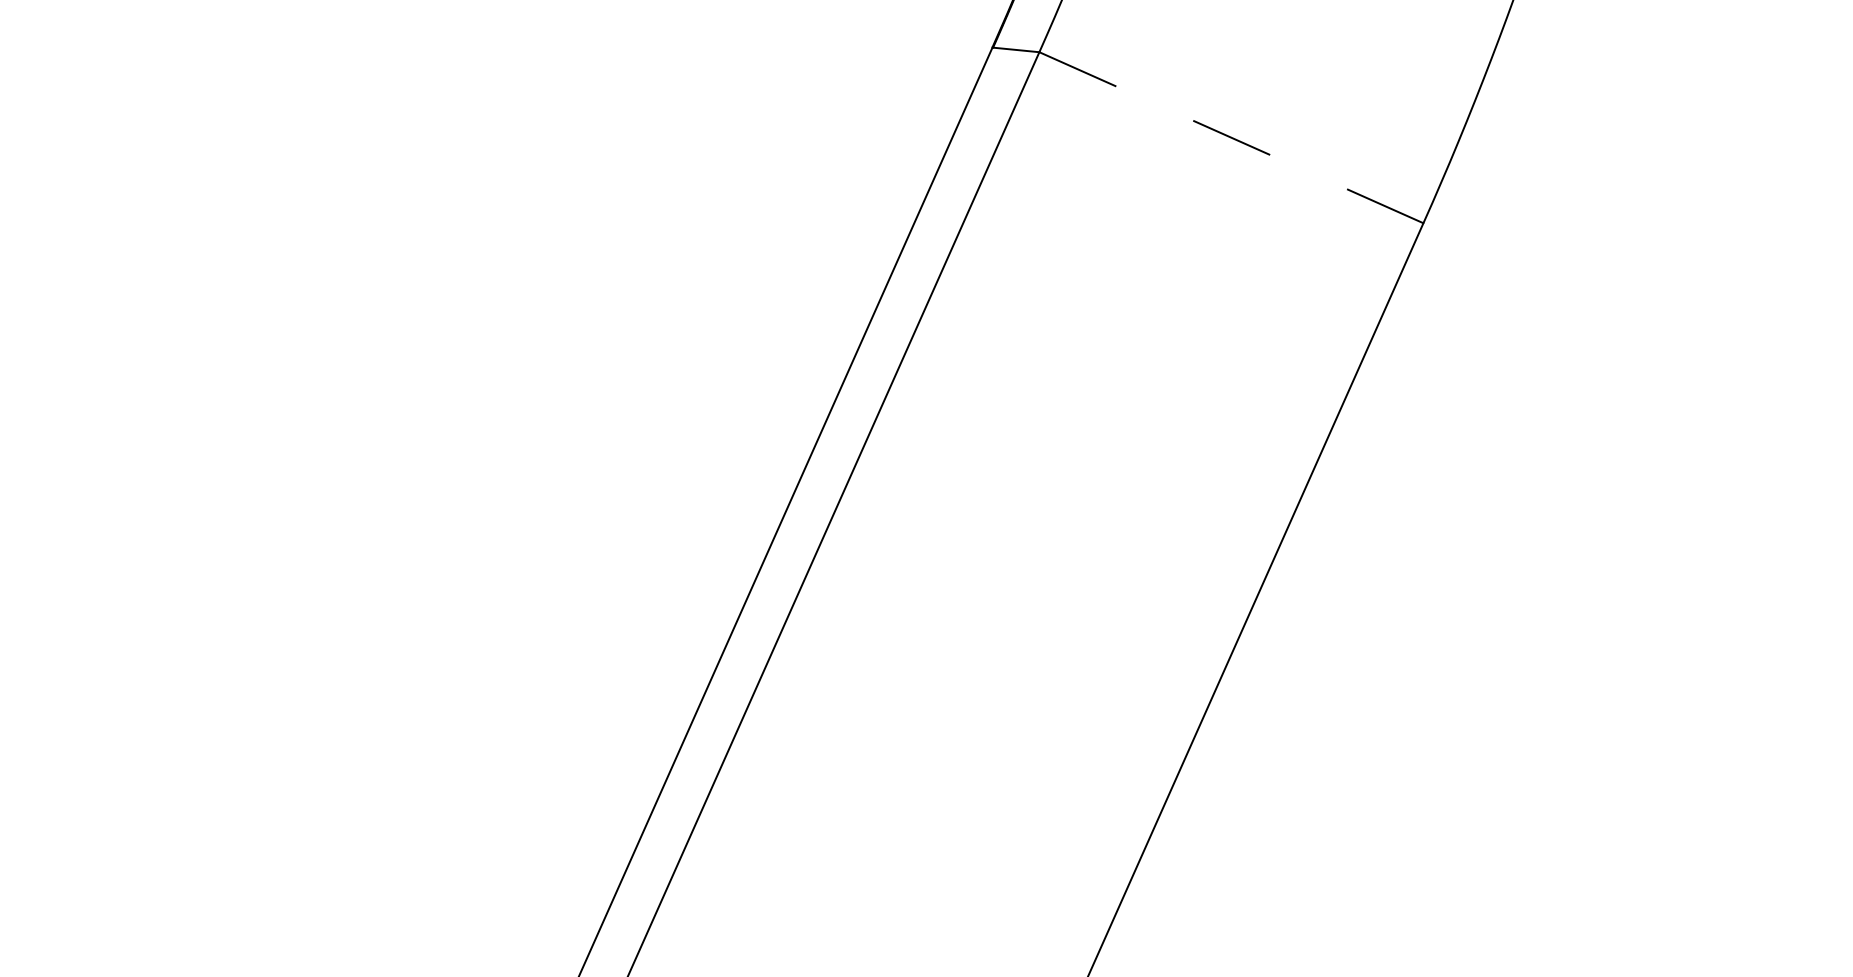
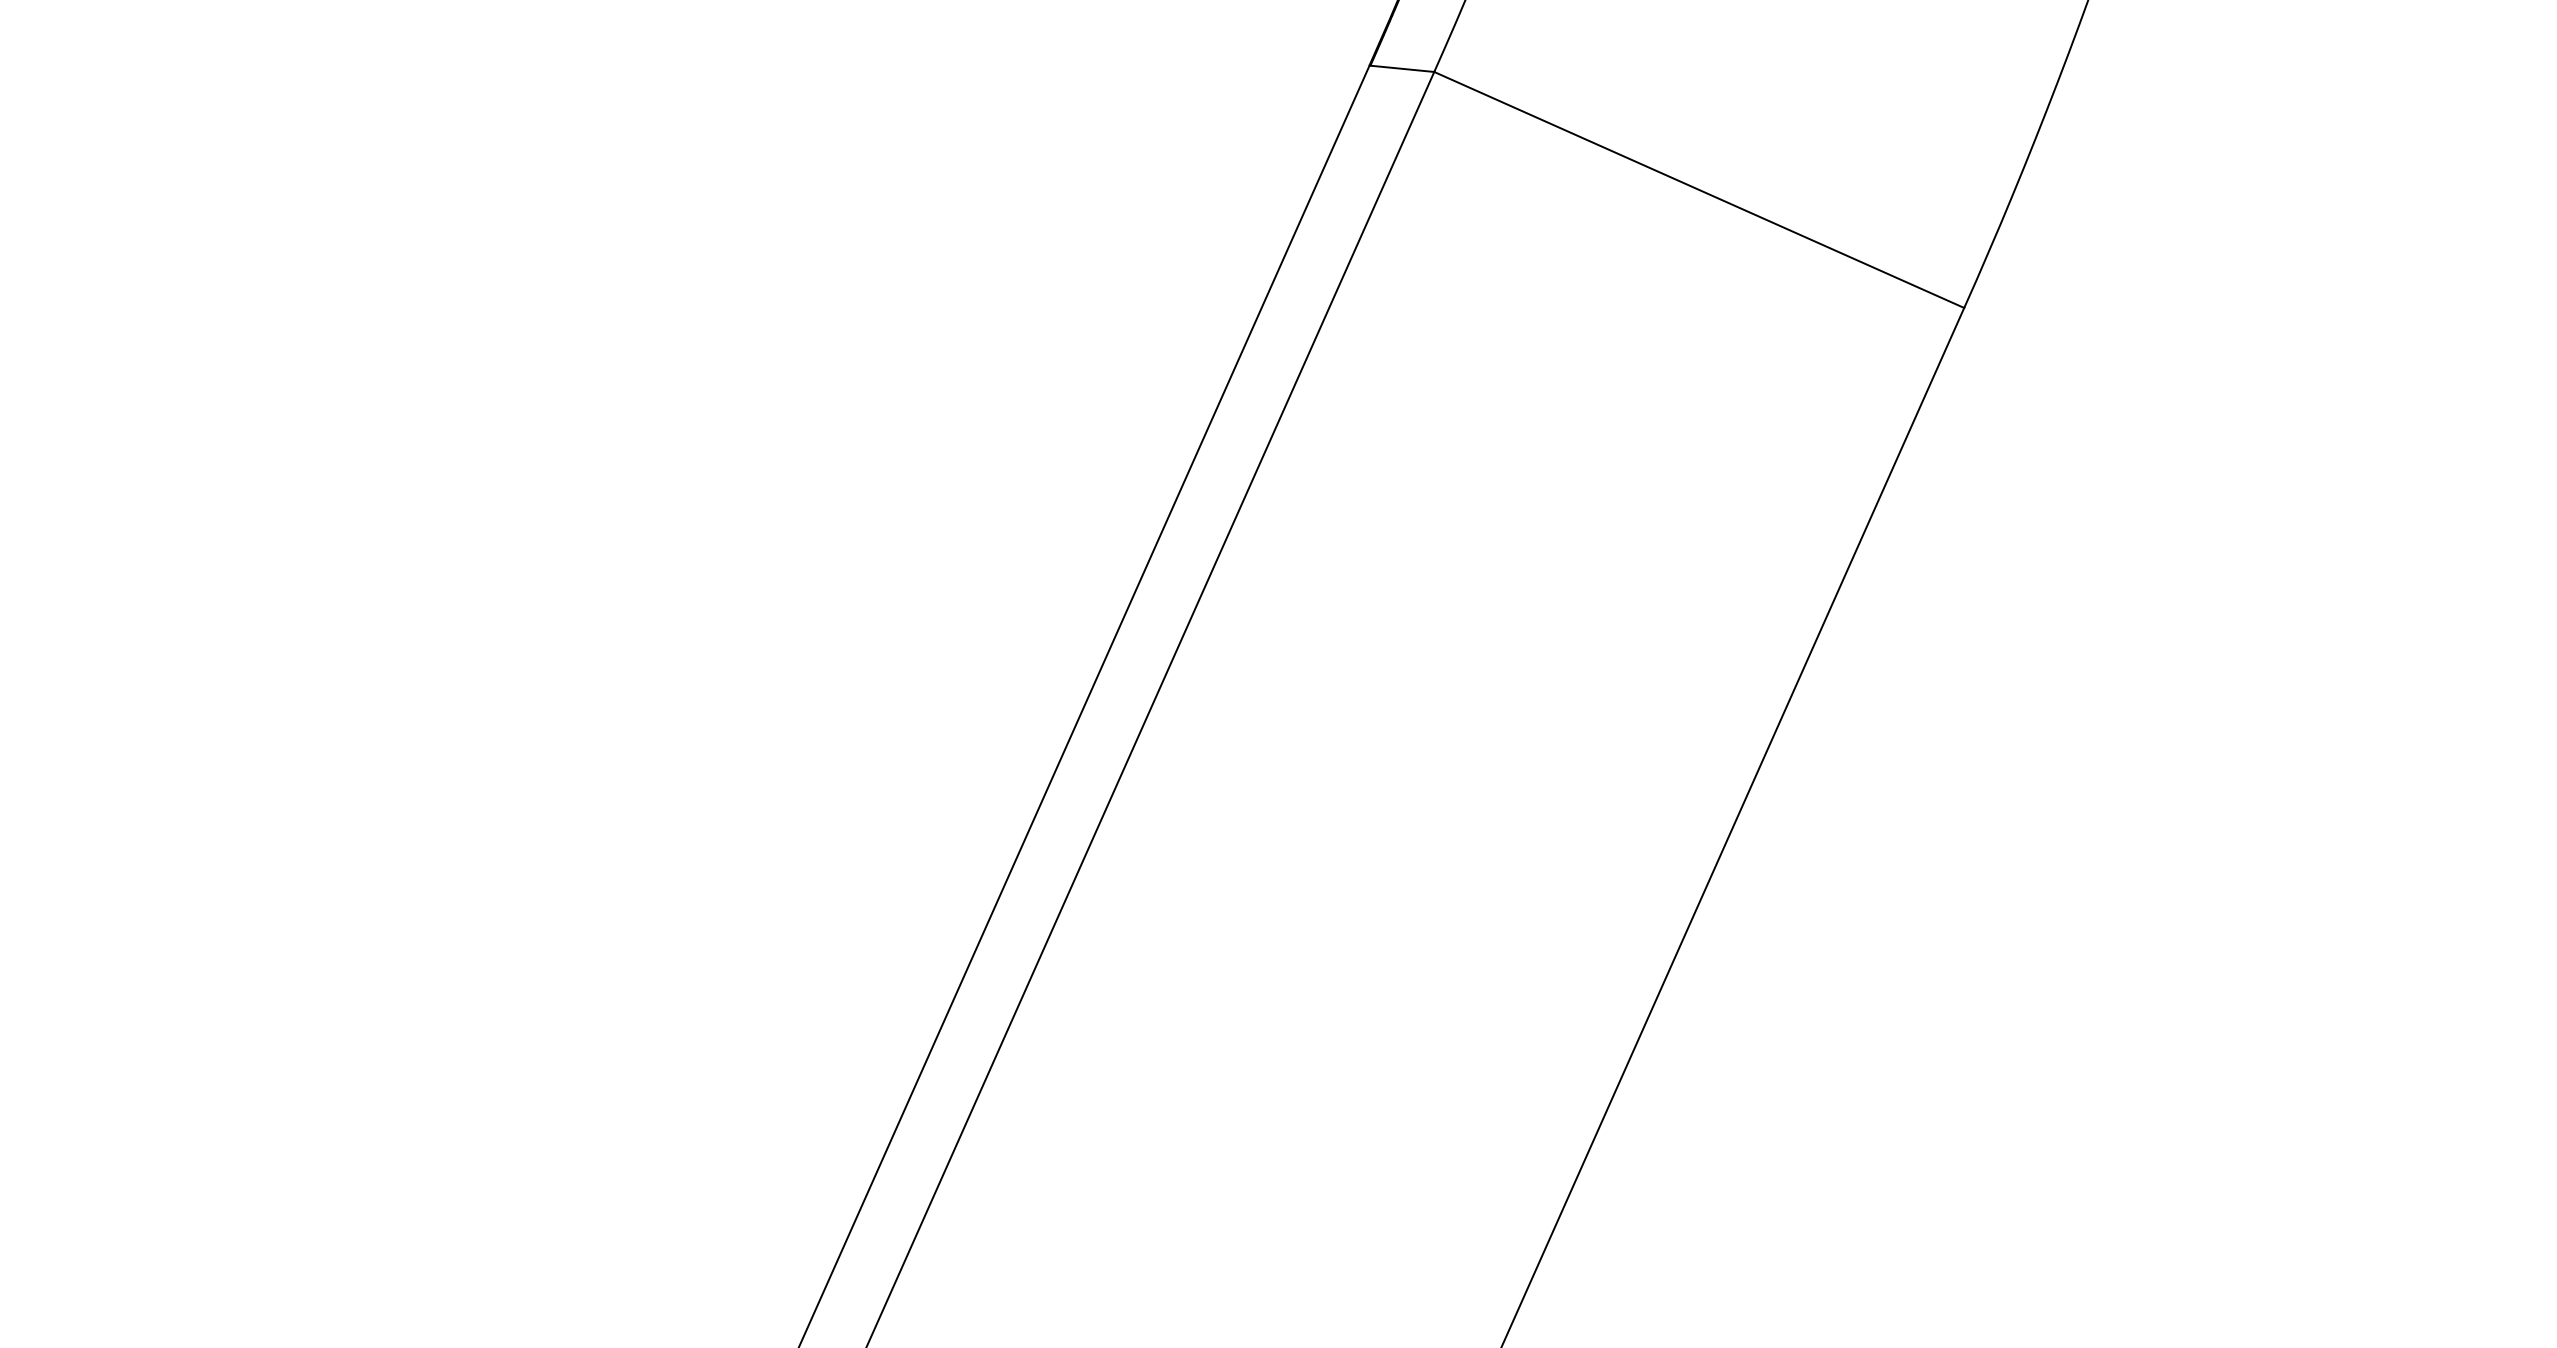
line: (1231, 137) -> (1699, 189), dashed -> solid

